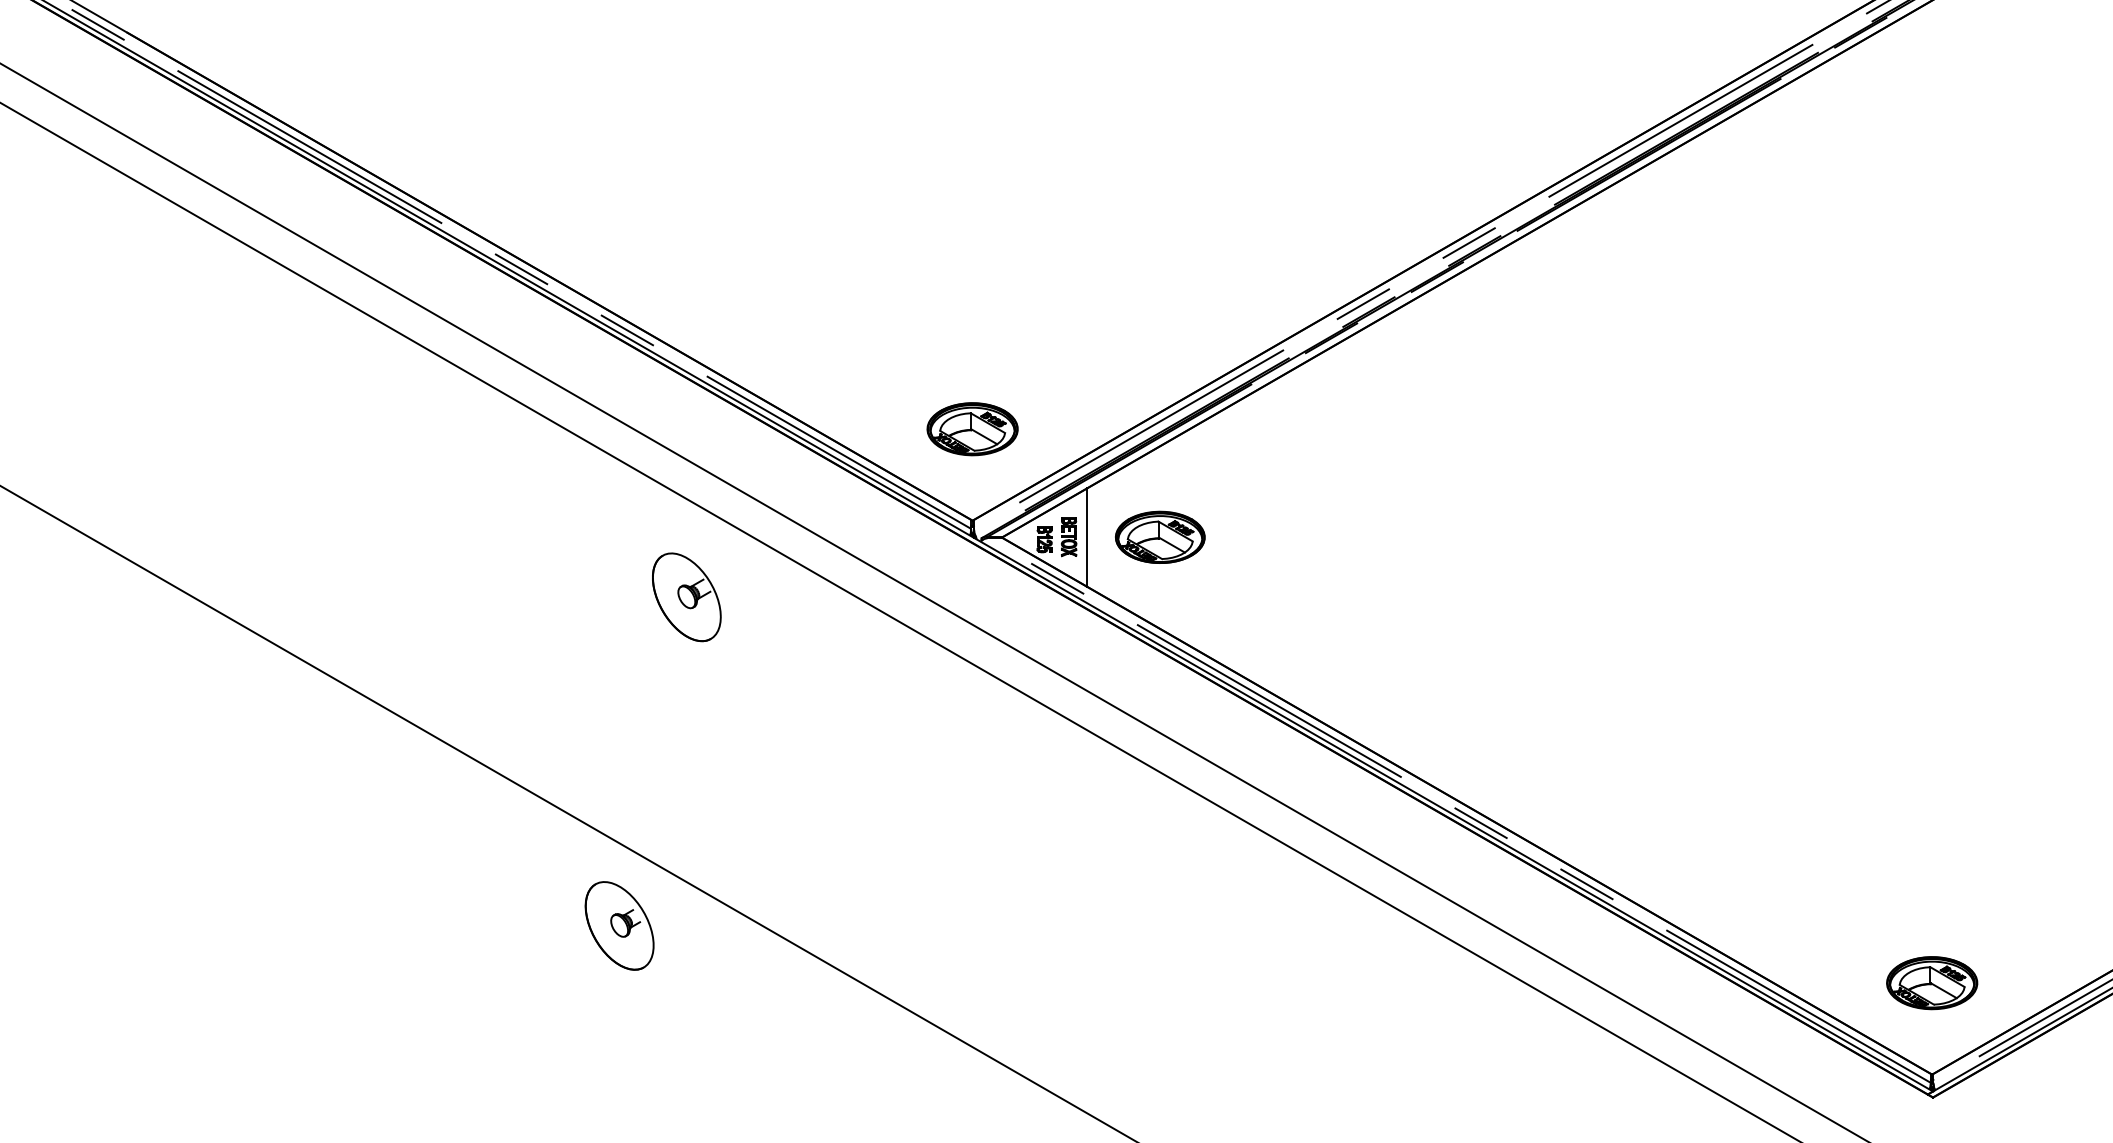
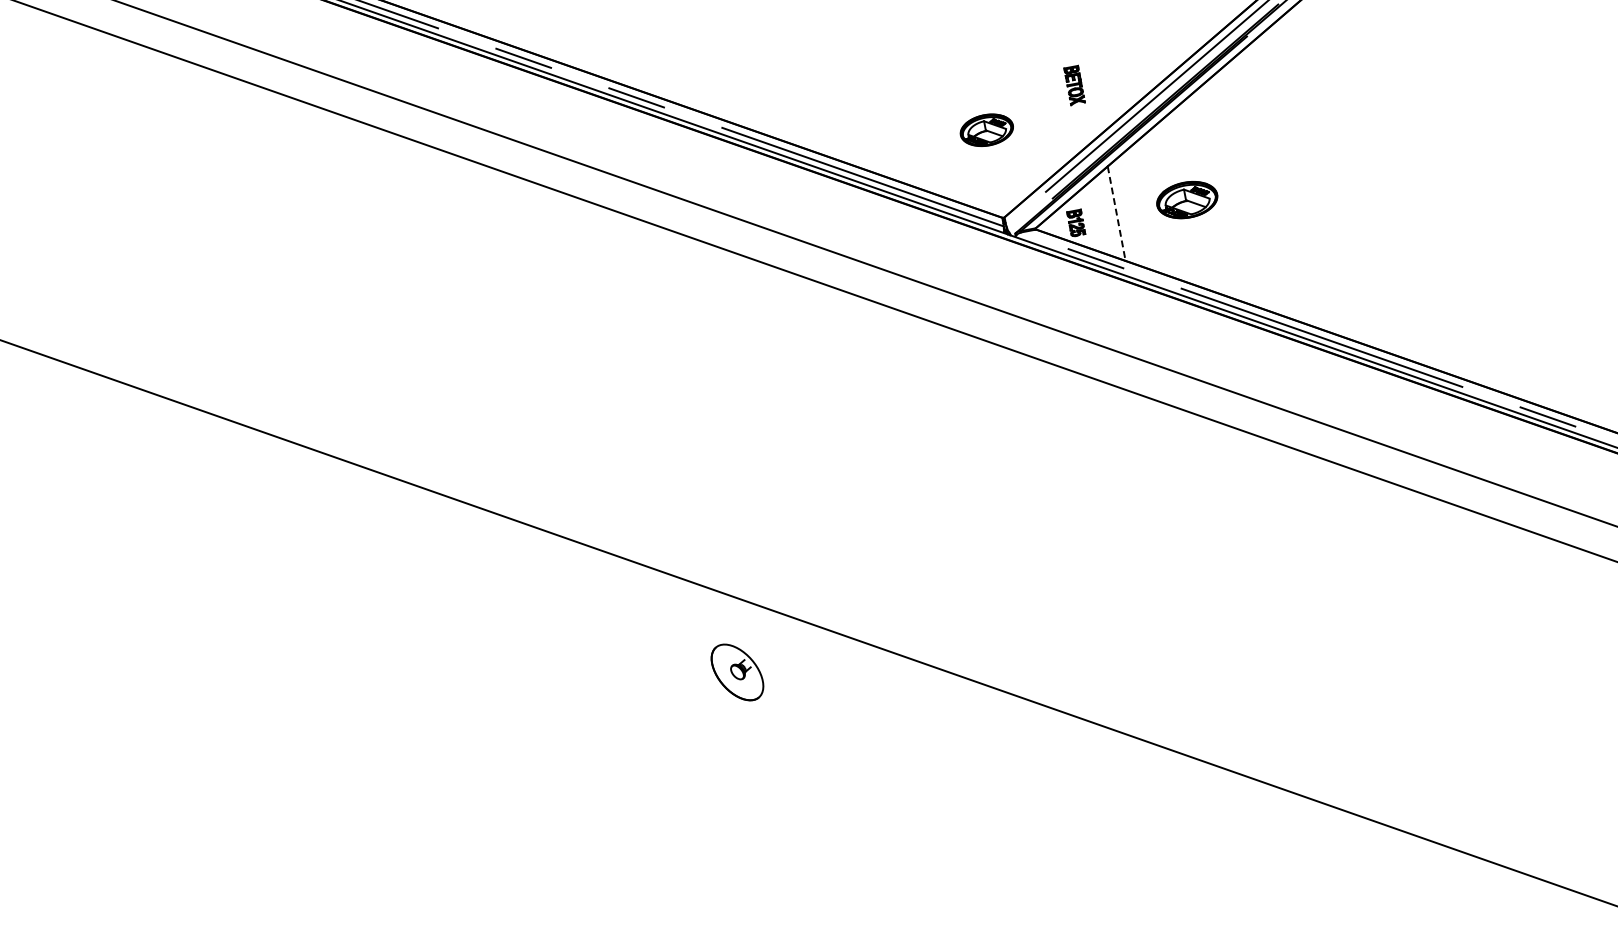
part: (972, 429) -> (986, 130), size x0.6
part: (1160, 536) -> (1187, 199), size x0.7
part: (1069, 537) -> (1075, 85), moved
line: (1086, 538) -> (1116, 214), solid -> dashed
part: (686, 597) -> (742, 344), removed
part: (619, 925) -> (737, 672), size x0.7

